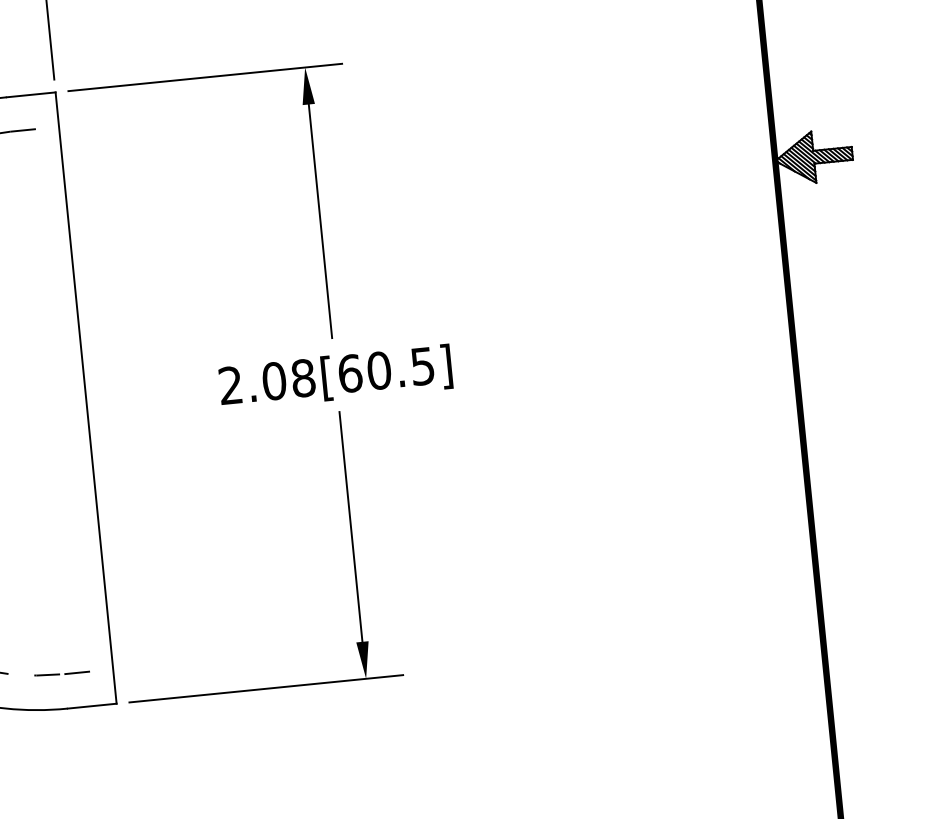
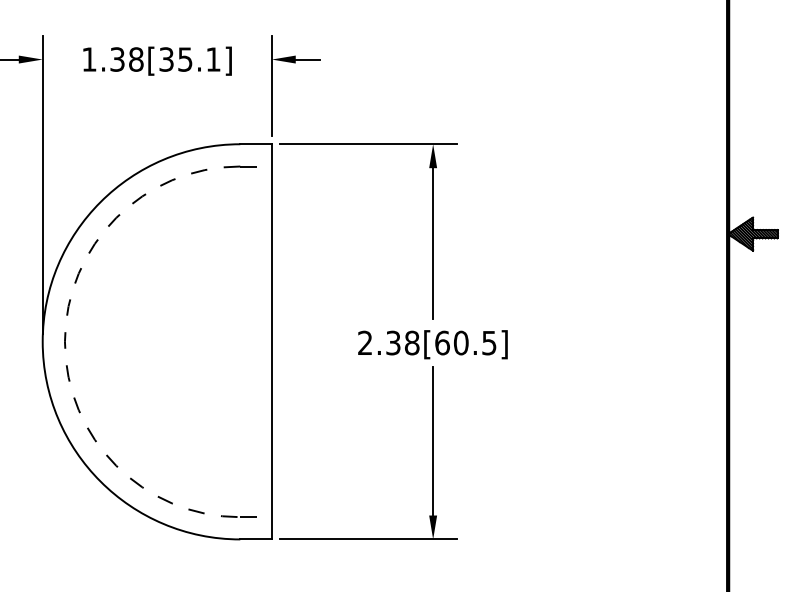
text: (274, 380) -> (393, 342), 2.08[60.5] -> 2.38[60.5]

